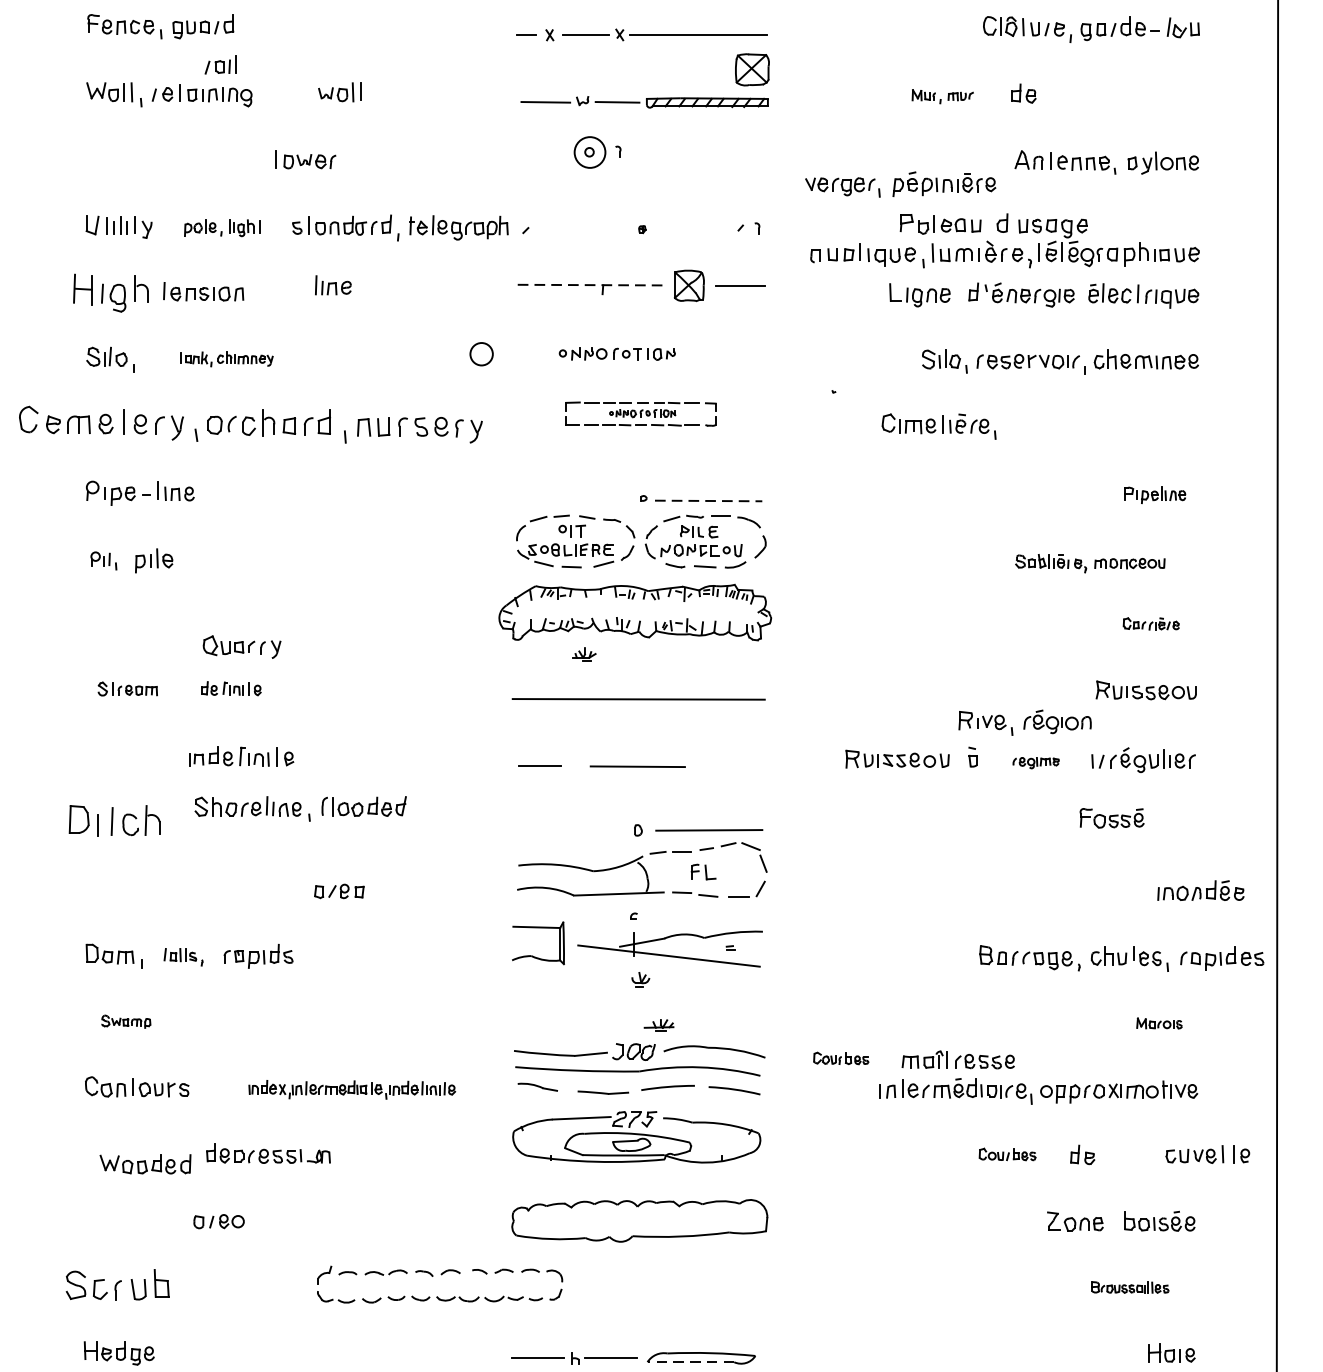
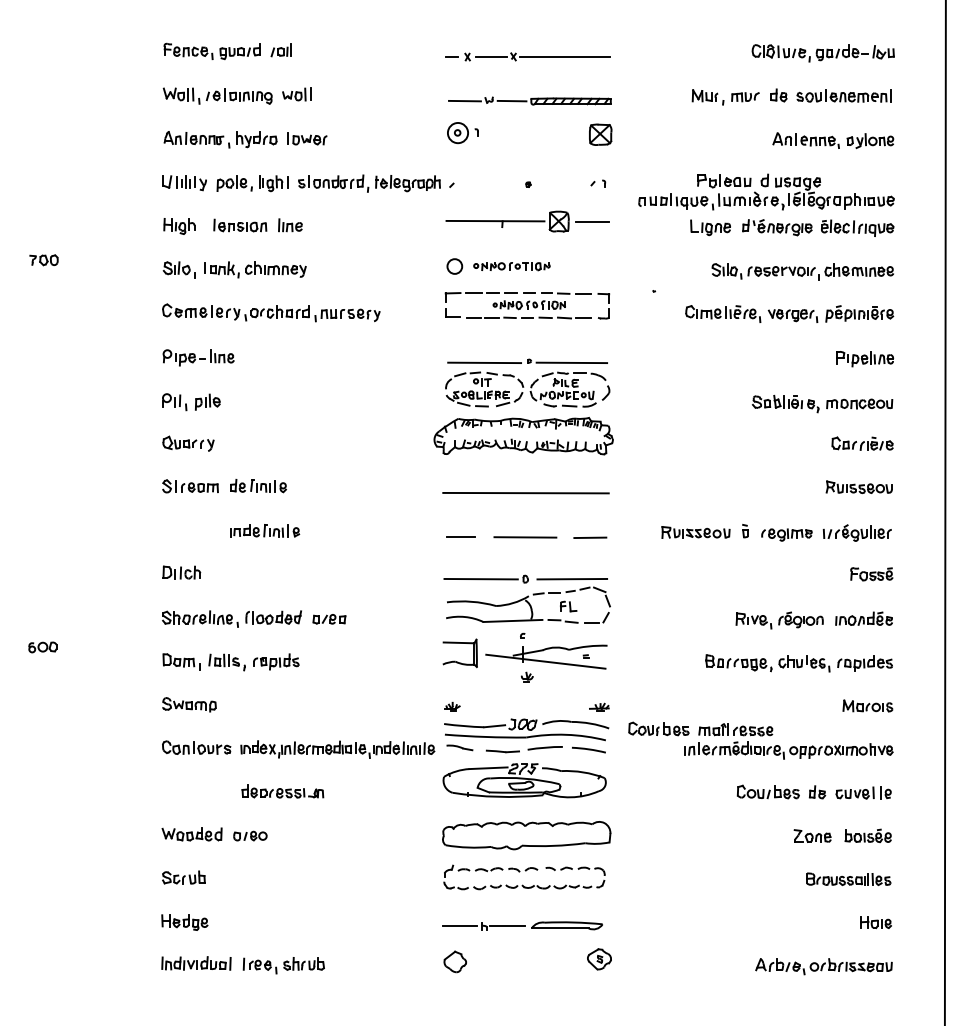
part: (219, 64) -> (280, 50), moved
part: (752, 69) -> (600, 134), moved
part: (339, 92) -> (296, 94), moved
part: (1122, 93) -> (843, 95), added
part: (942, 96) -> (725, 97), size x1.67
part: (596, 153) -> (462, 133), moved
part: (173, 160) -> (220, 139), added
part: (899, 183) -> (830, 313), moved
part: (222, 227) -> (252, 183), size x1.43
part: (333, 285) -> (290, 225), moved
line: (592, 285) -> (495, 221), dashed -> solid
part: (111, 293) -> (179, 226), size x0.62
circle: (481, 354) -> (454, 266), moved
part: (226, 358) -> (255, 269), size x1.67
part: (641, 413) -> (527, 305), size x1.67
part: (251, 424) -> (271, 312), size x0.71
part: (1155, 495) -> (865, 359), size x1.43
line: (575, 500) -> (484, 362), added
line: (709, 500) -> (572, 362), dashed -> solid
part: (103, 561) -> (174, 402), size x1.43
part: (1090, 562) -> (822, 403), size x1.43
part: (1151, 623) -> (862, 443), size x1.67
part: (242, 646) -> (188, 443), moved
part: (584, 654) -> (452, 706), moved
part: (127, 689) -> (190, 486), size x1.43
part: (231, 689) -> (258, 486), size x1.43
part: (1024, 722) -> (779, 620), moved
part: (1035, 762) -> (786, 534), size x1.67
line: (736, 766) -> (590, 537), added
part: (299, 807) -> (231, 618), moved
part: (1111, 818) -> (871, 574), moved
part: (114, 820) -> (181, 572), size x0.62
line: (569, 829) -> (480, 578), added
part: (1199, 890) -> (863, 618), moved
part: (182, 957) -> (226, 662), size x1.43
part: (1120, 958) -> (798, 663), moved
part: (126, 1021) -> (189, 704), size x1.67
part: (1158, 1022) -> (867, 705), size x1.67
part: (659, 1024) -> (599, 706), moved
part: (840, 1057) -> (658, 728), size x1.67
part: (351, 1089) -> (337, 749), size x1.43
part: (1006, 1153) -> (767, 791), size x1.67
part: (1207, 1153) -> (863, 792), moved
part: (144, 1164) -> (191, 834), moved
part: (441, 1275) -> (525, 871), moved
part: (117, 1284) -> (183, 877), size x0.62
part: (1129, 1287) -> (848, 879), size x1.67
line: (689, 1362) -> (559, 928), dashed -> solid

